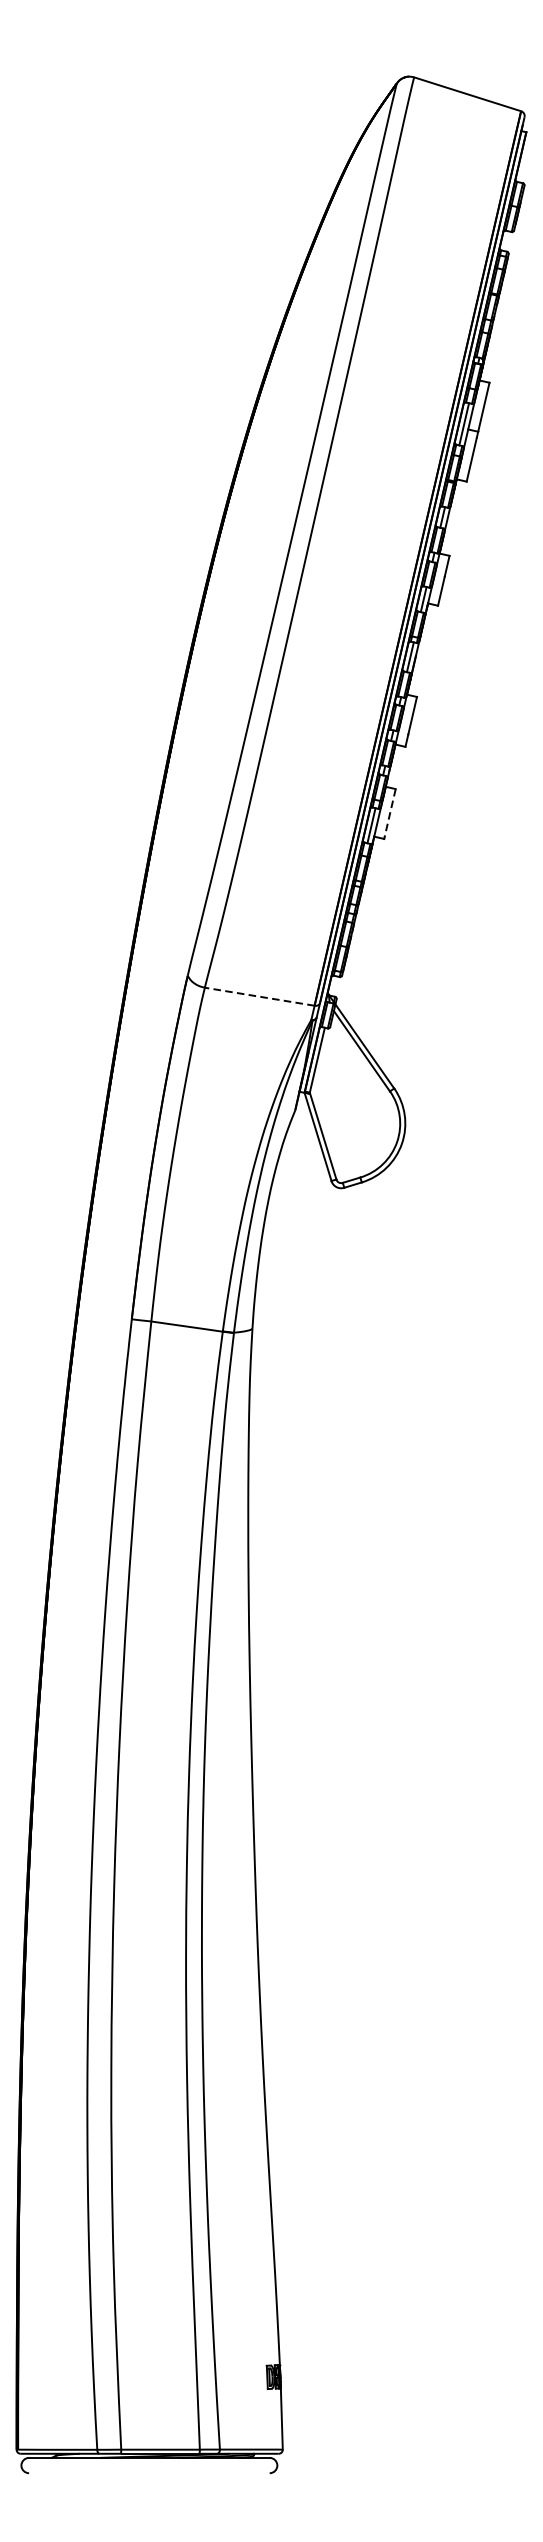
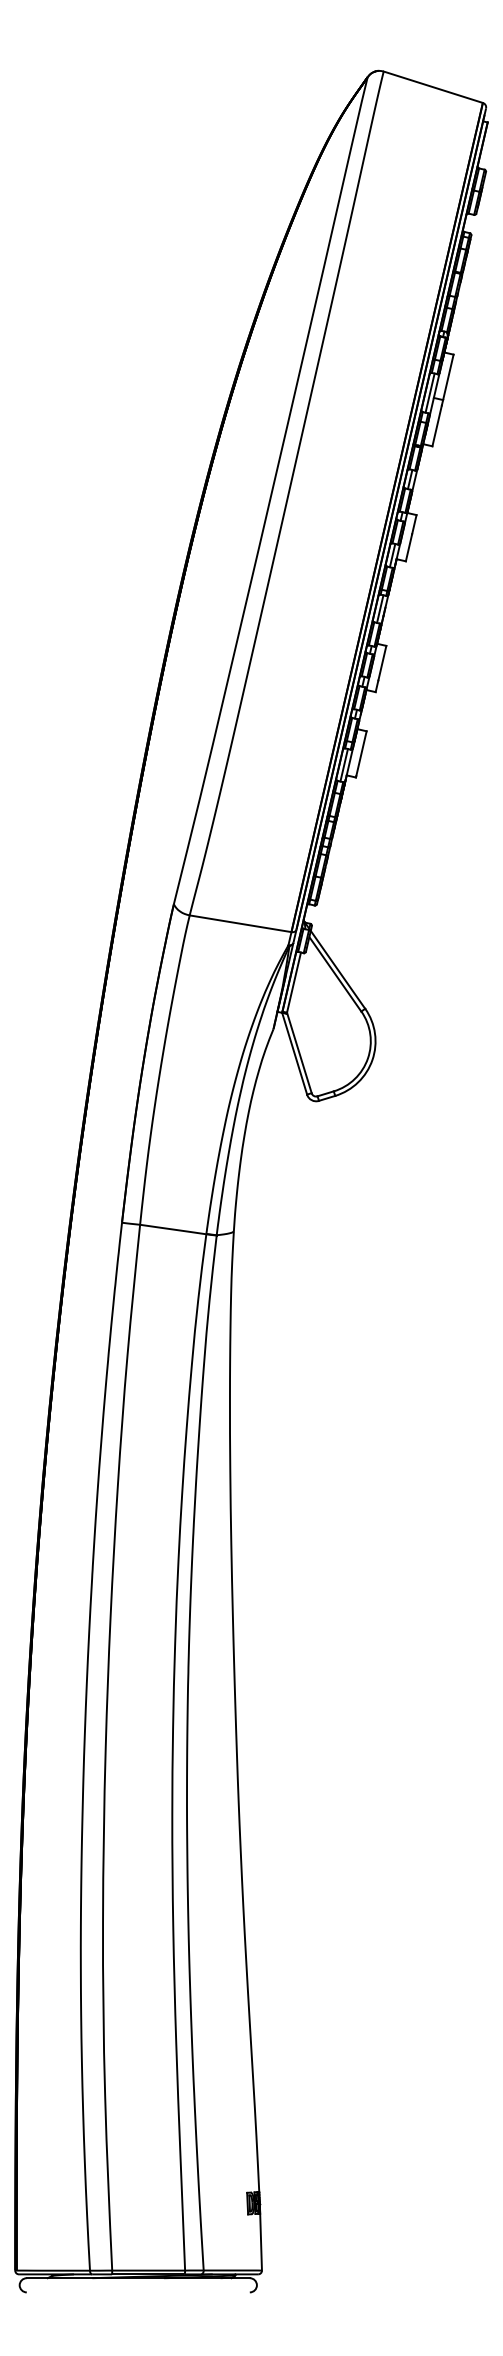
line: (390, 814) -> (361, 754), dashed -> solid
line: (259, 996) -> (240, 923), dashed -> solid

